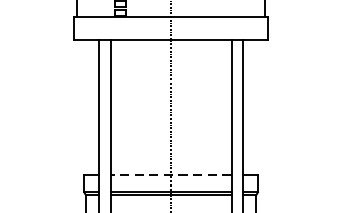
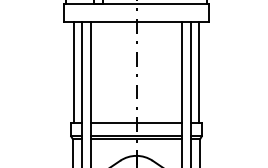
line: (87, 107) -> (73, 72), added
line: (254, 107) -> (199, 72), added
line: (171, 175) -> (136, 123), dashed -> solid

